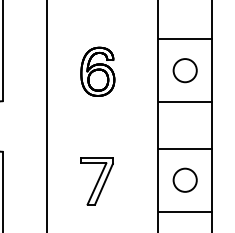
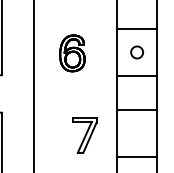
circle: (184, 70) -> (136, 52), size x0.7
circle: (184, 179) -> (136, 133), removed
part: (96, 181) -> (84, 135), moved

